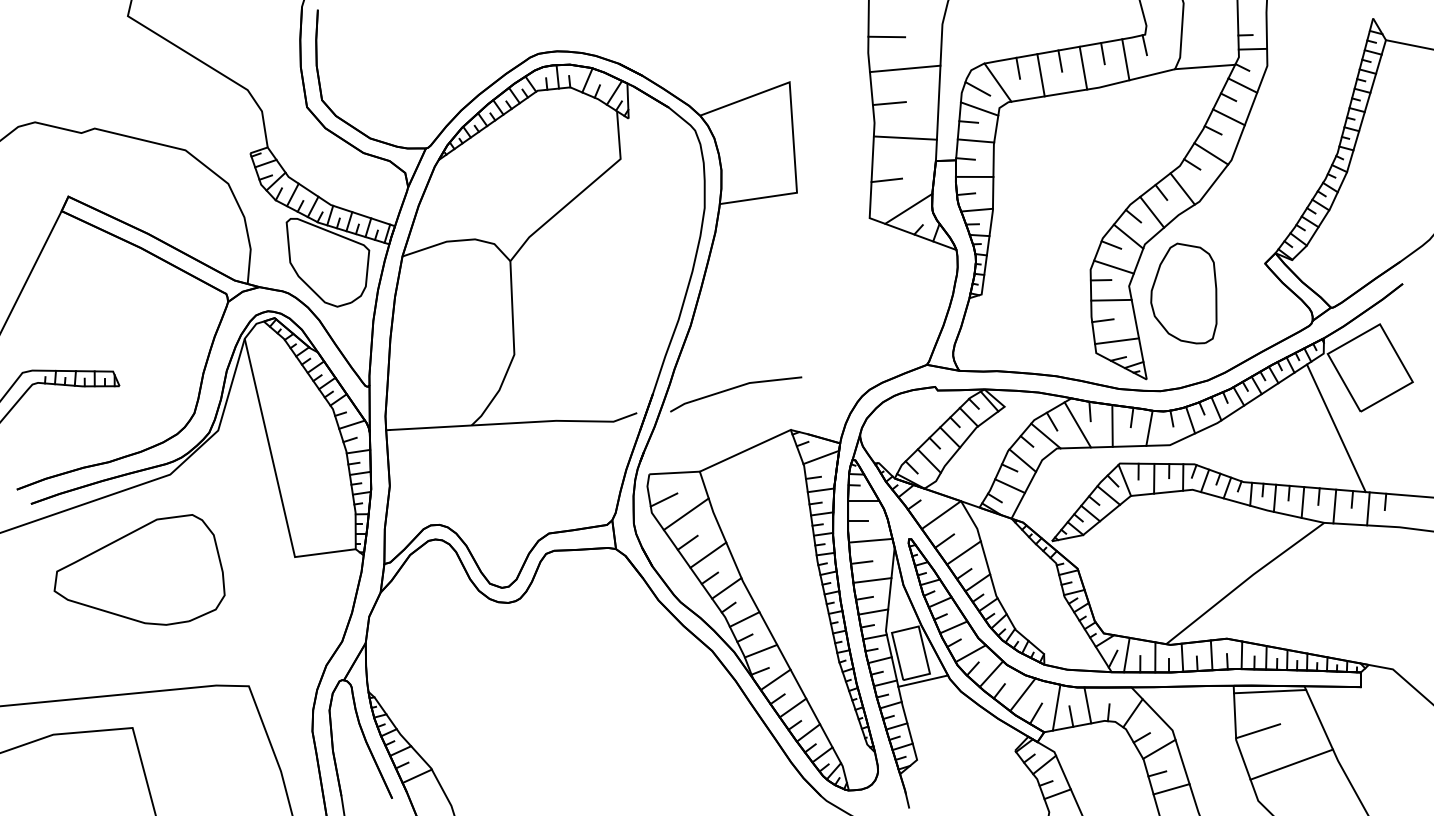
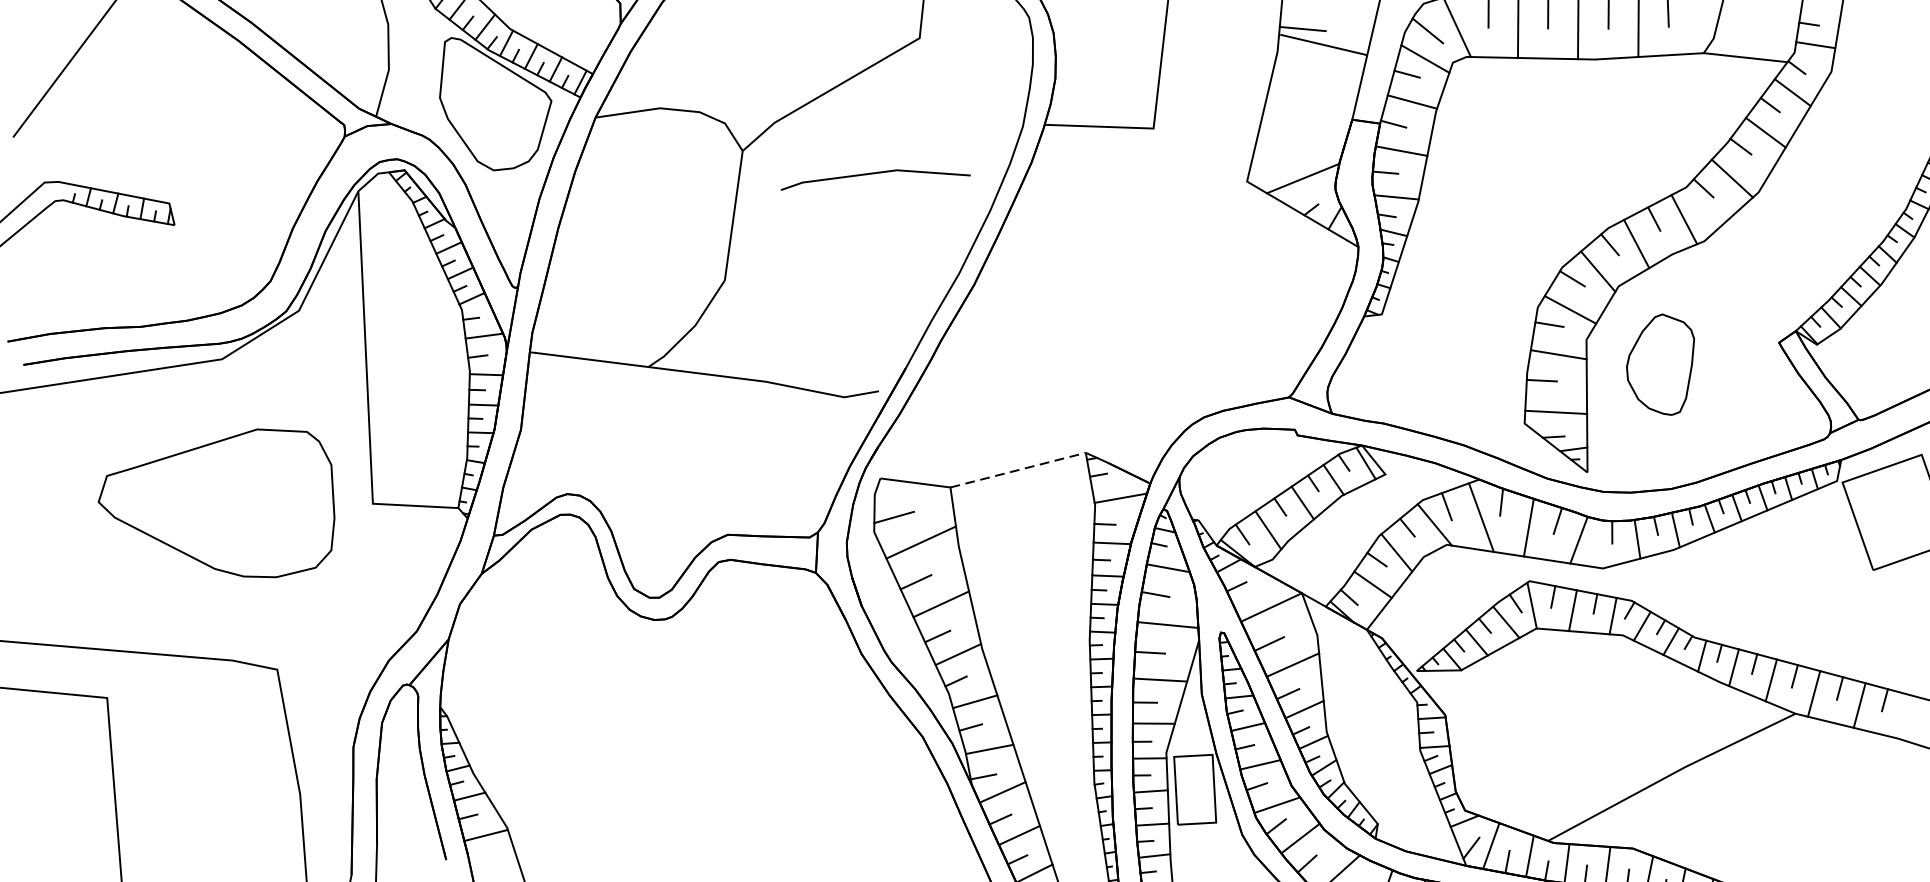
line: (904, 137) -> (1322, 43), moved
line: (886, 180) -> (1279, 134), removed
part: (1183, 293) -> (1659, 363), size x0.7
line: (733, 389) -> (873, 175), moved
line: (1336, 428) -> (1835, 587), removed
line: (745, 450) -> (1018, 469), solid -> dashed
part: (139, 569) -> (220, 493), moved
line: (923, 680) -> (1205, 830), removed

